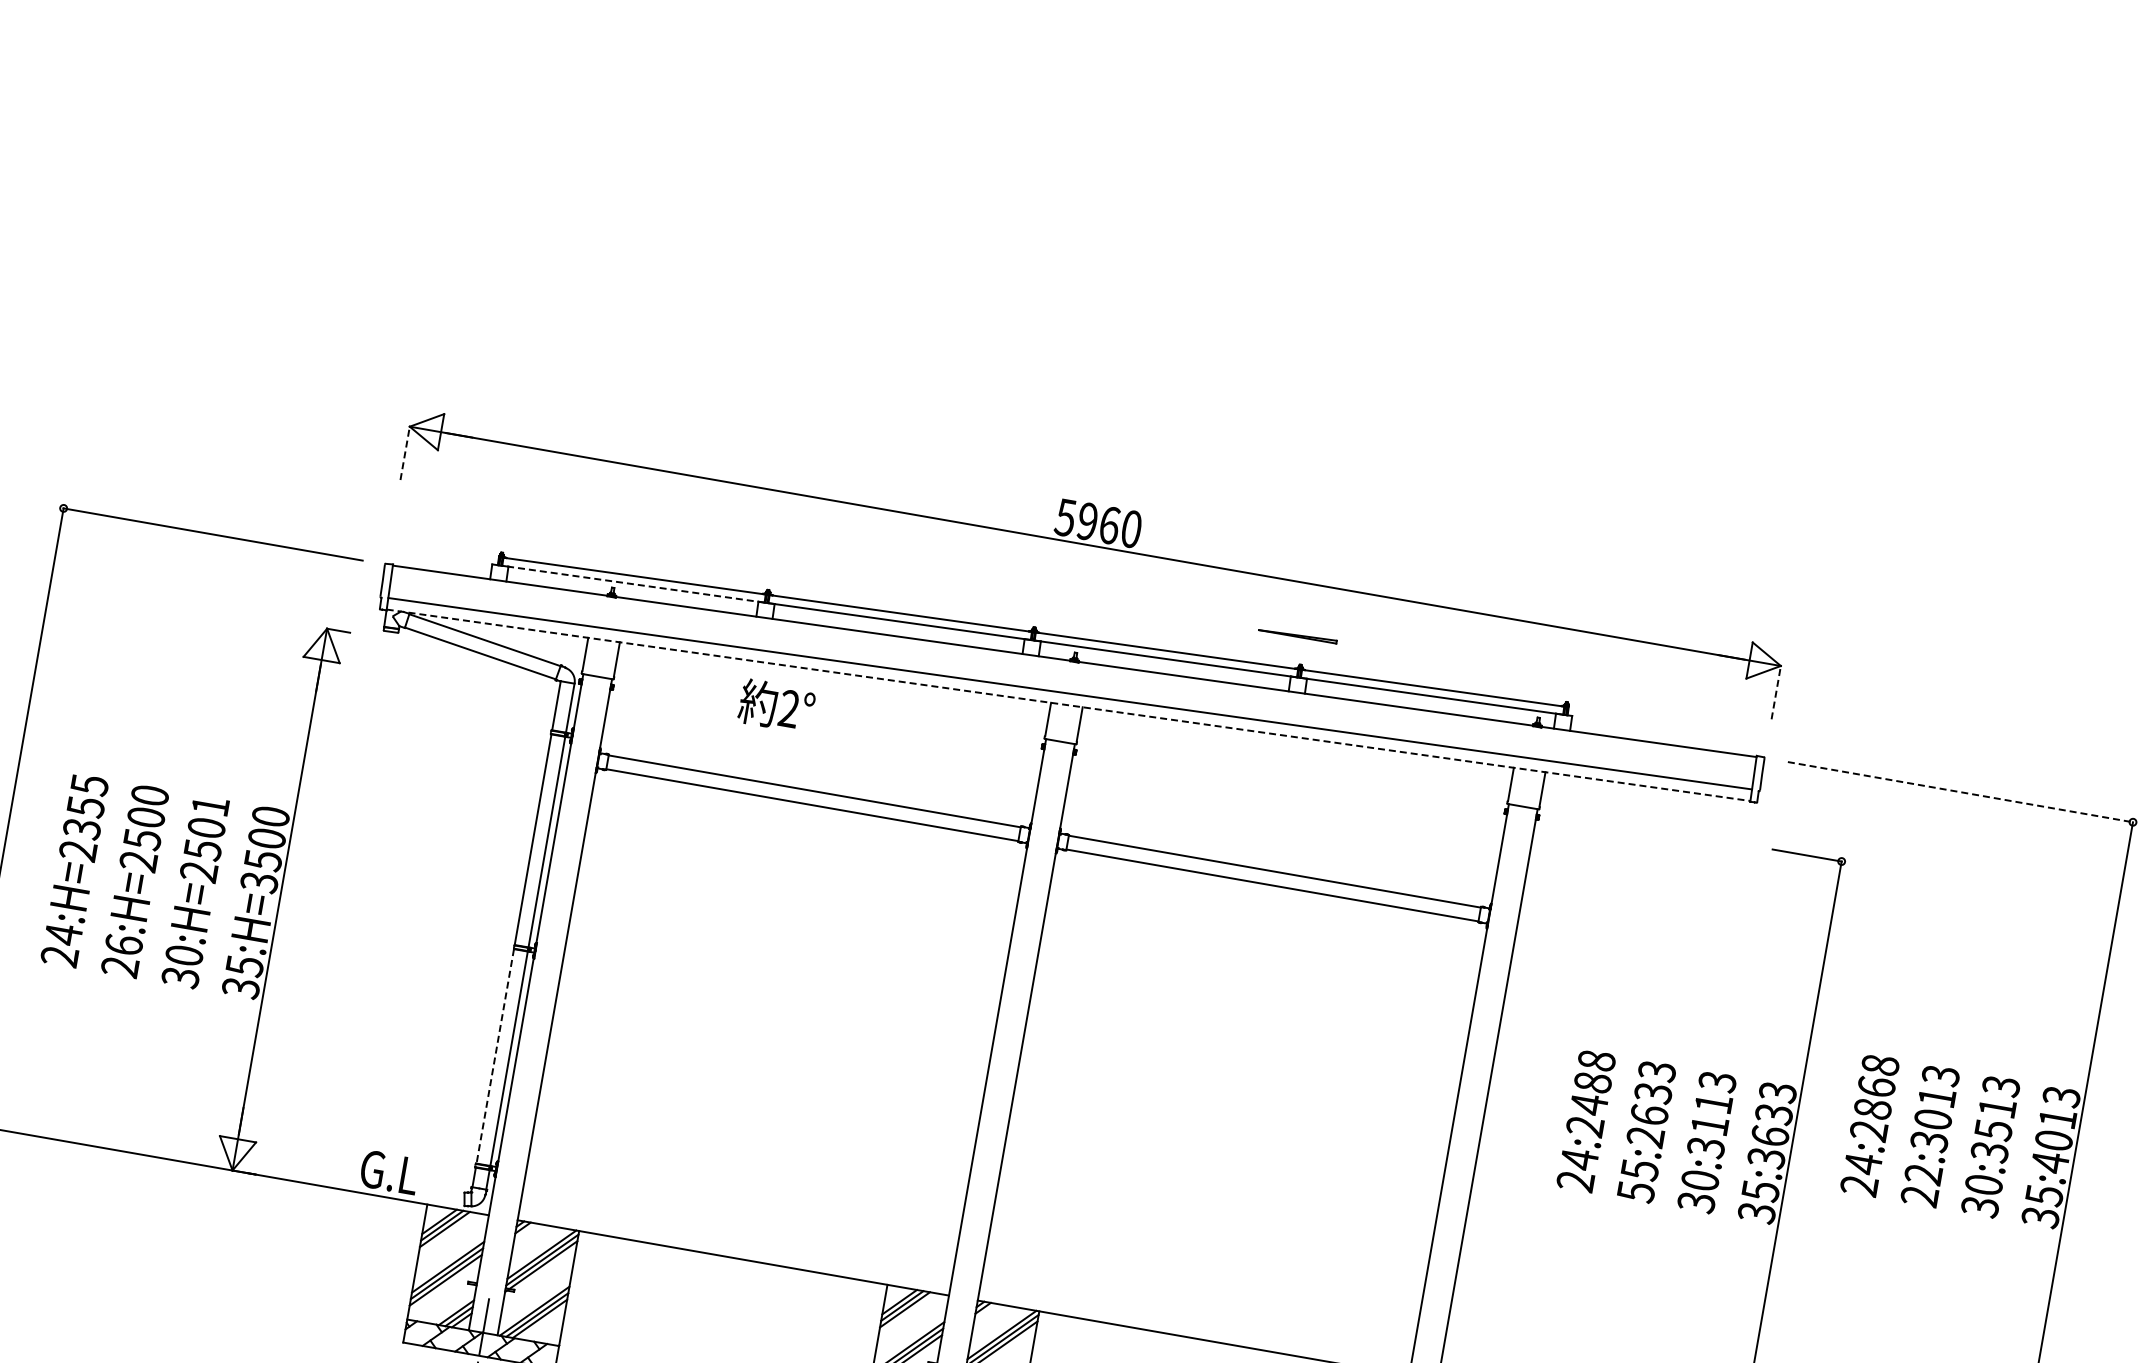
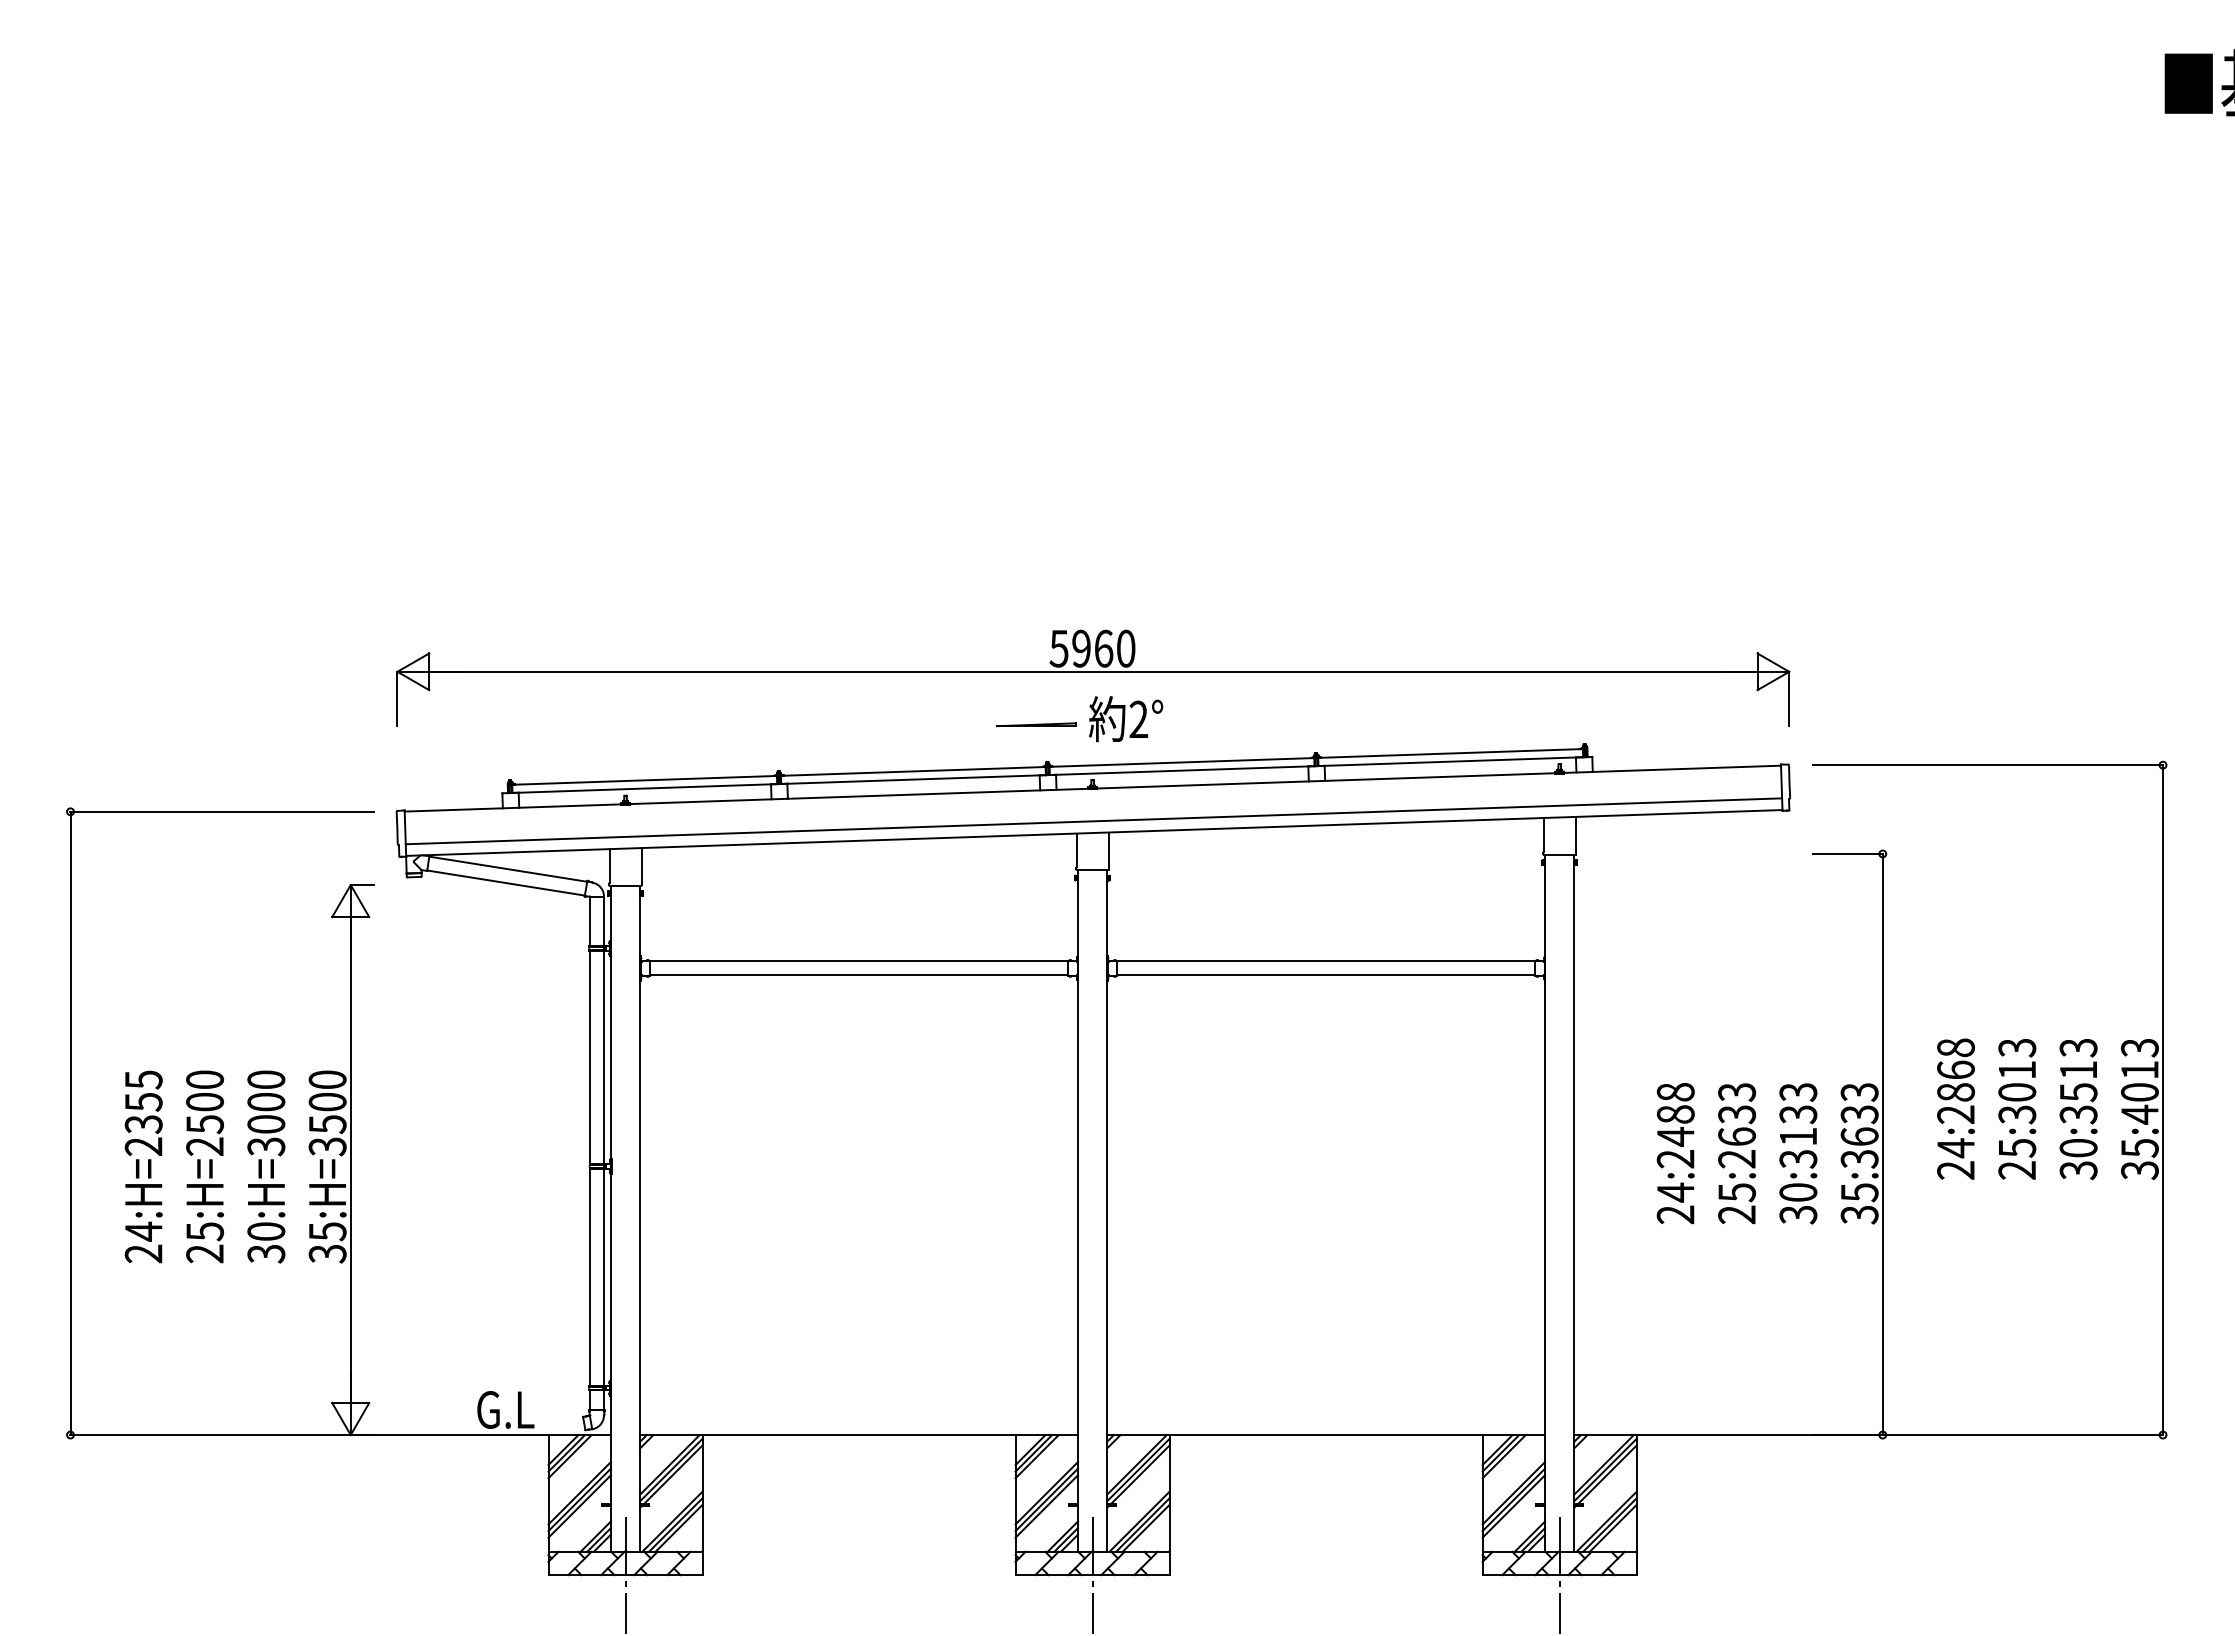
line: (405, 452) -> (397, 698), dashed -> solid
line: (633, 584) -> (644, 788), dashed -> solid
line: (1298, 635) -> (1036, 724), moved
line: (1776, 692) -> (1789, 698), dashed -> solid
line: (1068, 704) -> (1094, 832), dashed -> solid
text: (777, 706) -> (1126, 719), moved
line: (1961, 792) -> (1988, 765), dashed -> solid
text: (204, 839) -> (266, 1113), 30:H=2501 -> 30:H=3000
text: (124, 945) -> (205, 1231), 26:H=2500 -> 25:H=2500
line: (494, 1056) -> (589, 1277), dashed -> solid
text: (1713, 1103) -> (1798, 1114), 30:3113 -> 30:3133
text: (1923, 1174) -> (2017, 1148), 22:3013 -> 25:3013
text: (1636, 1191) -> (1737, 1214), 55:2633 -> 25:2633

